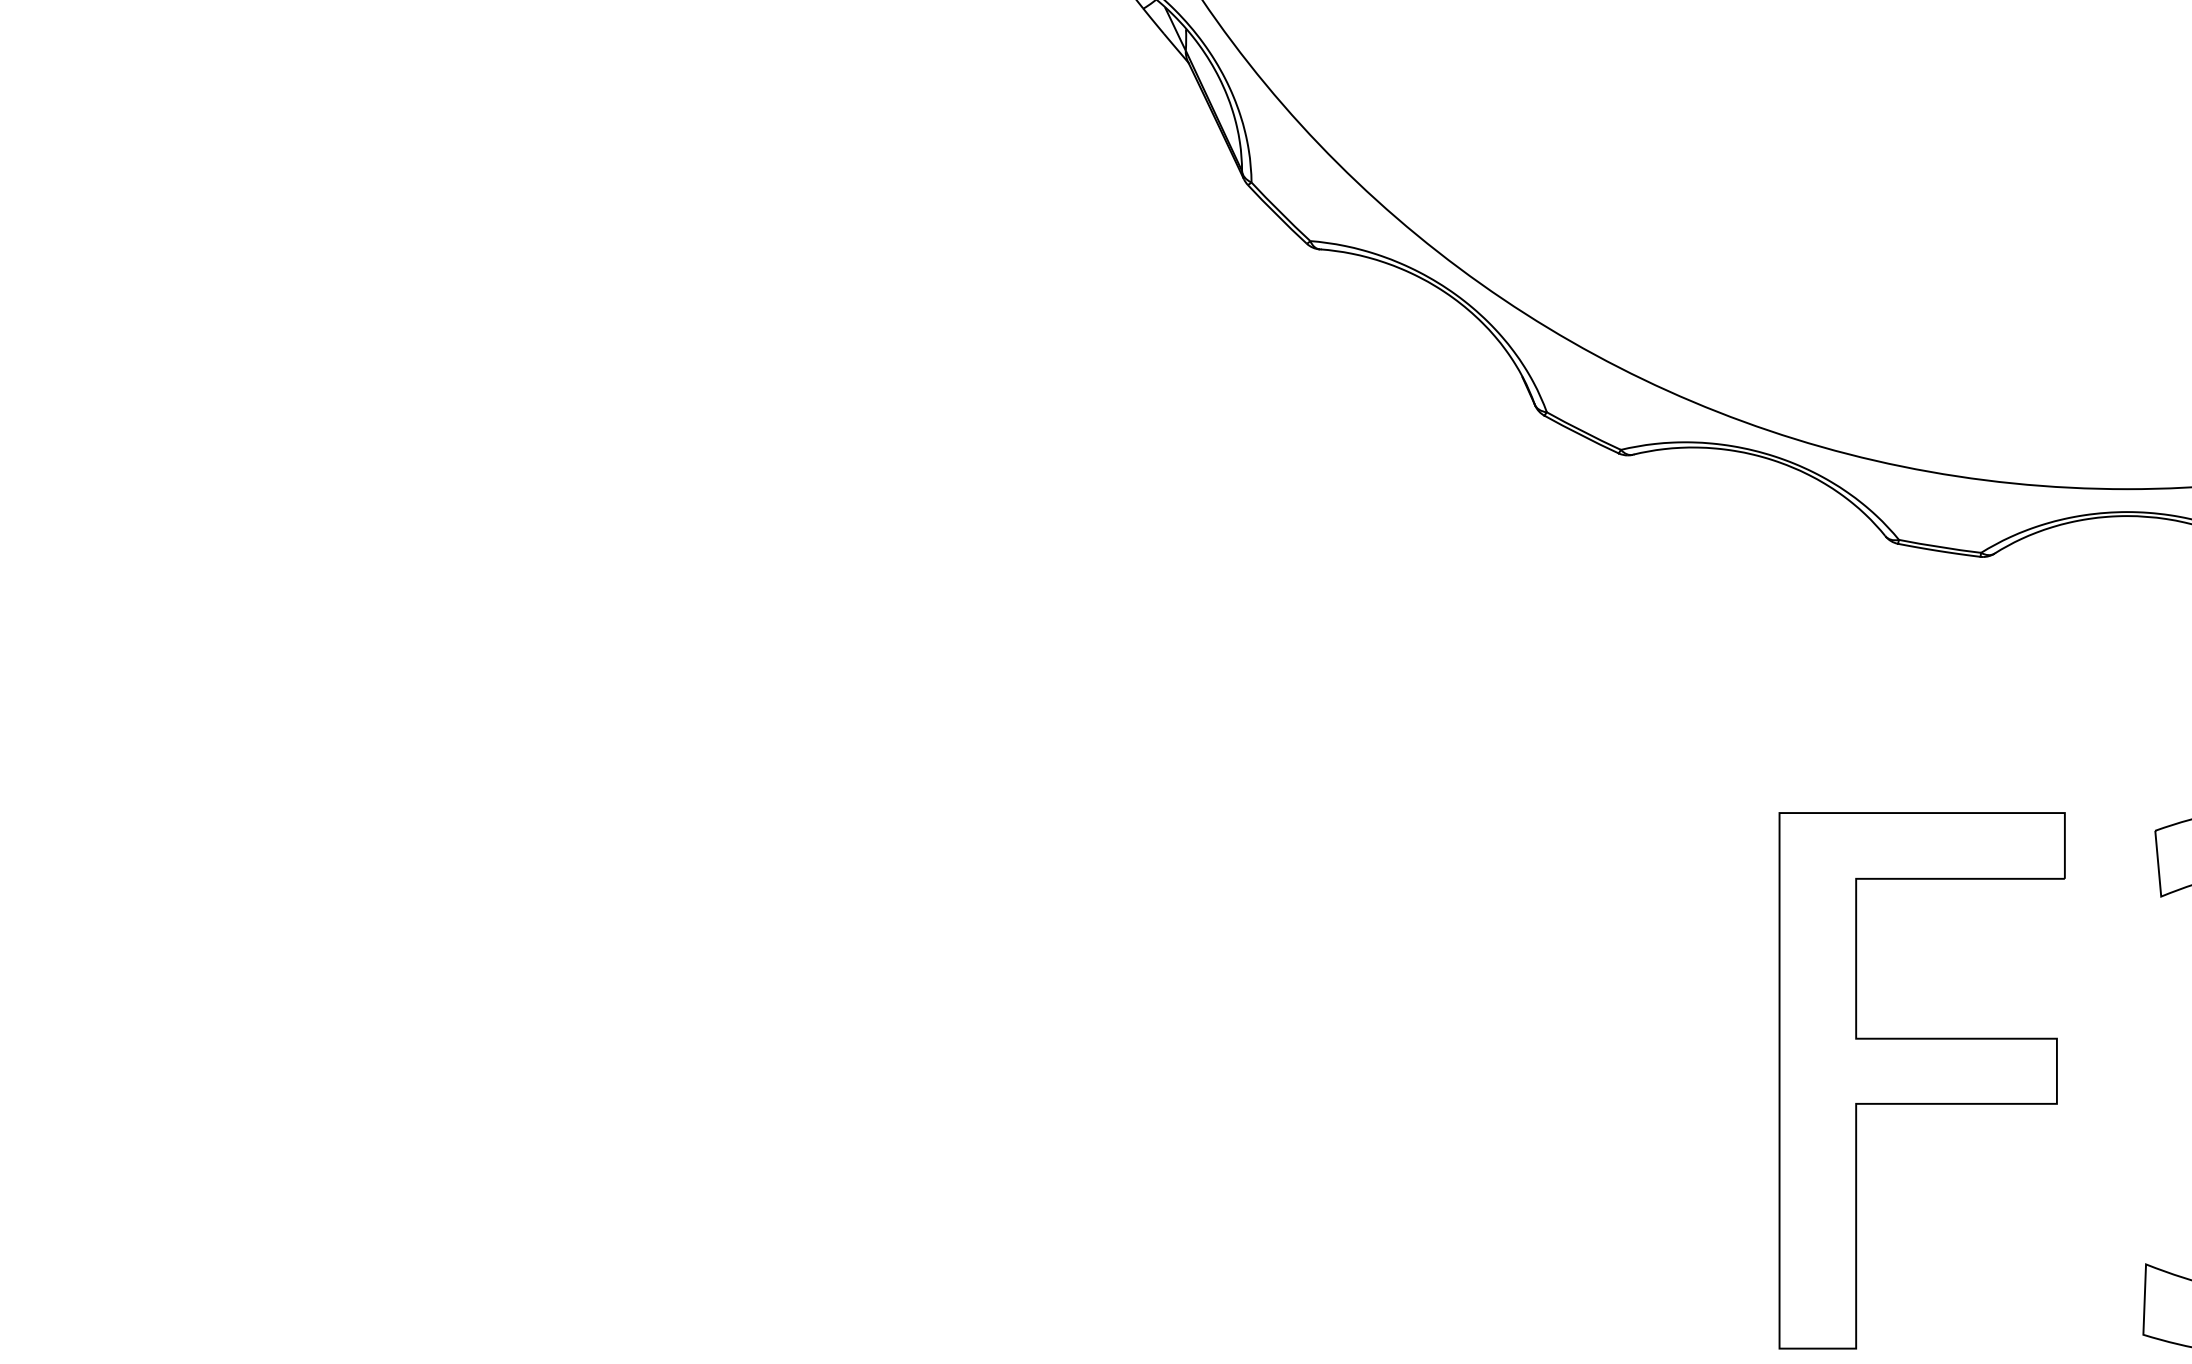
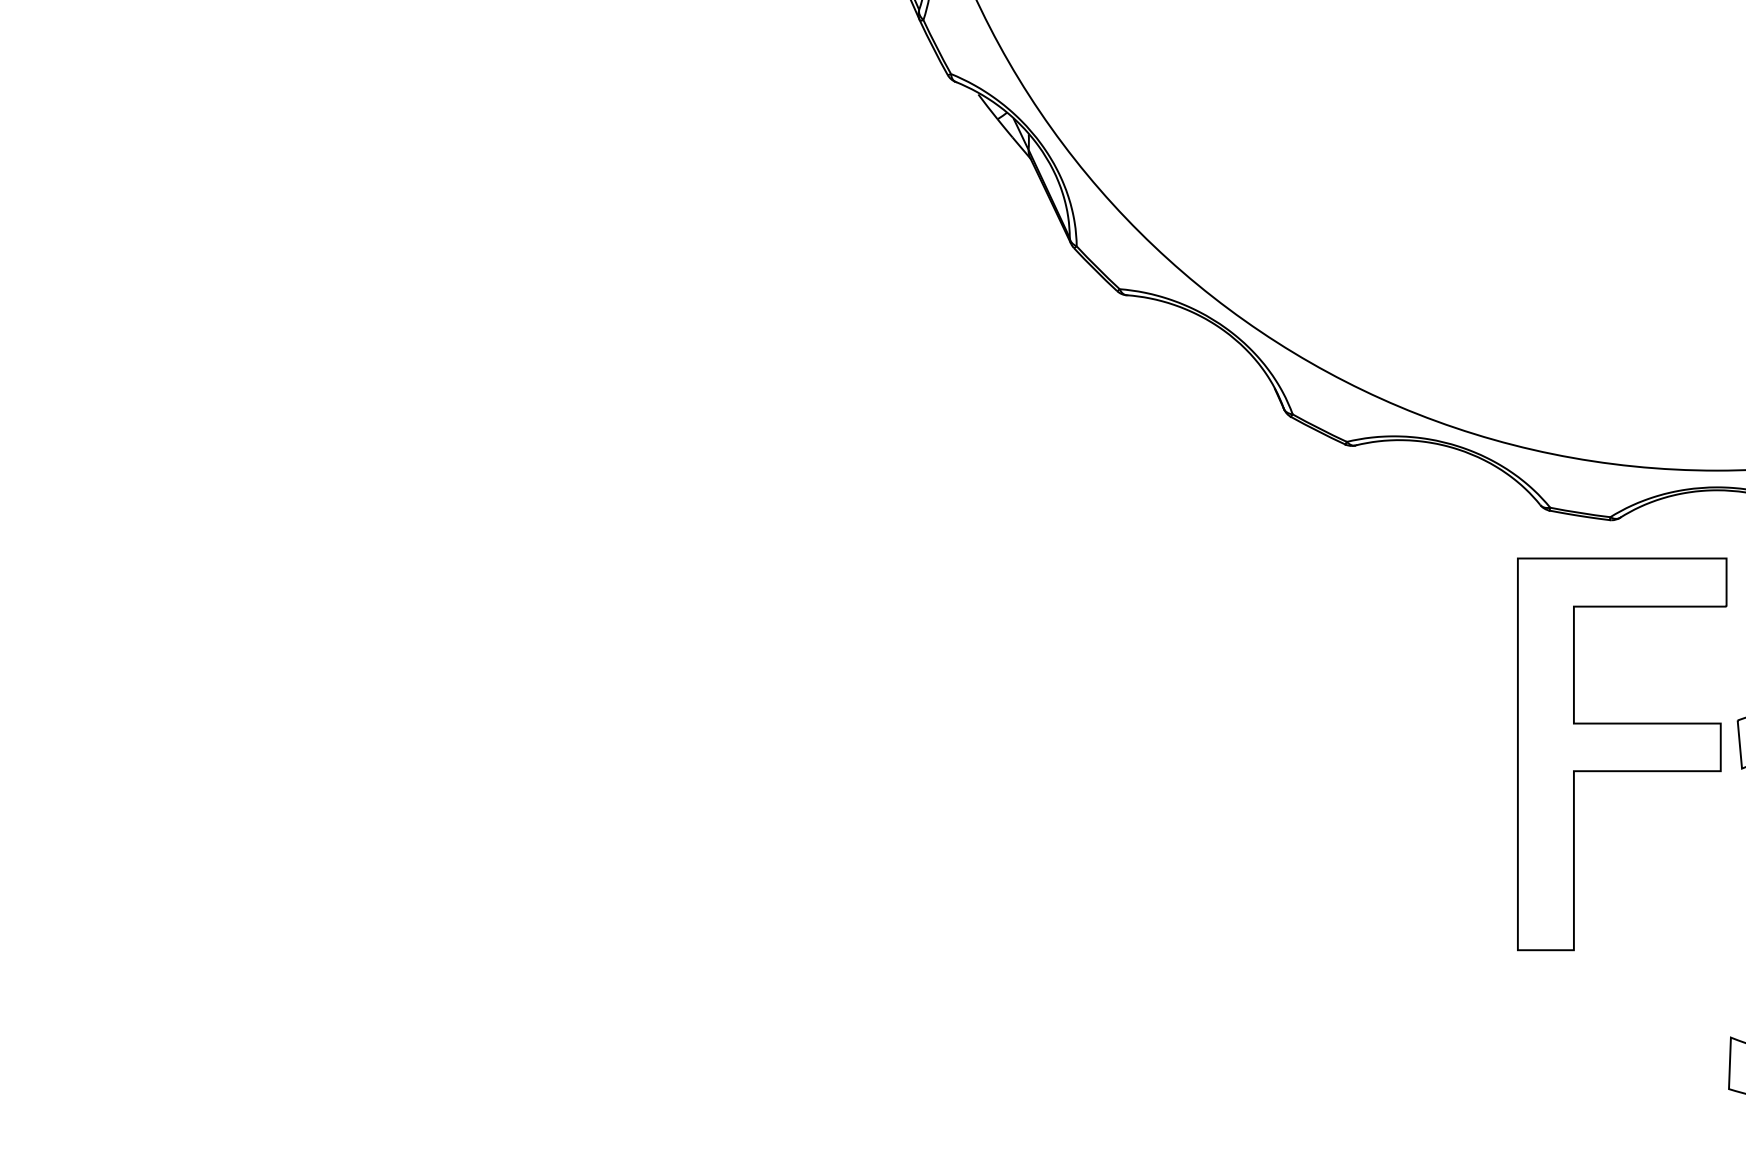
part: (1922, 1081) -> (1622, 754), moved

